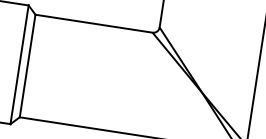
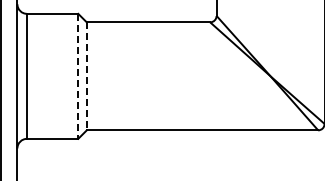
line: (19, 64) -> (78, 76), solid -> dashed
line: (27, 66) -> (86, 76), solid -> dashed

